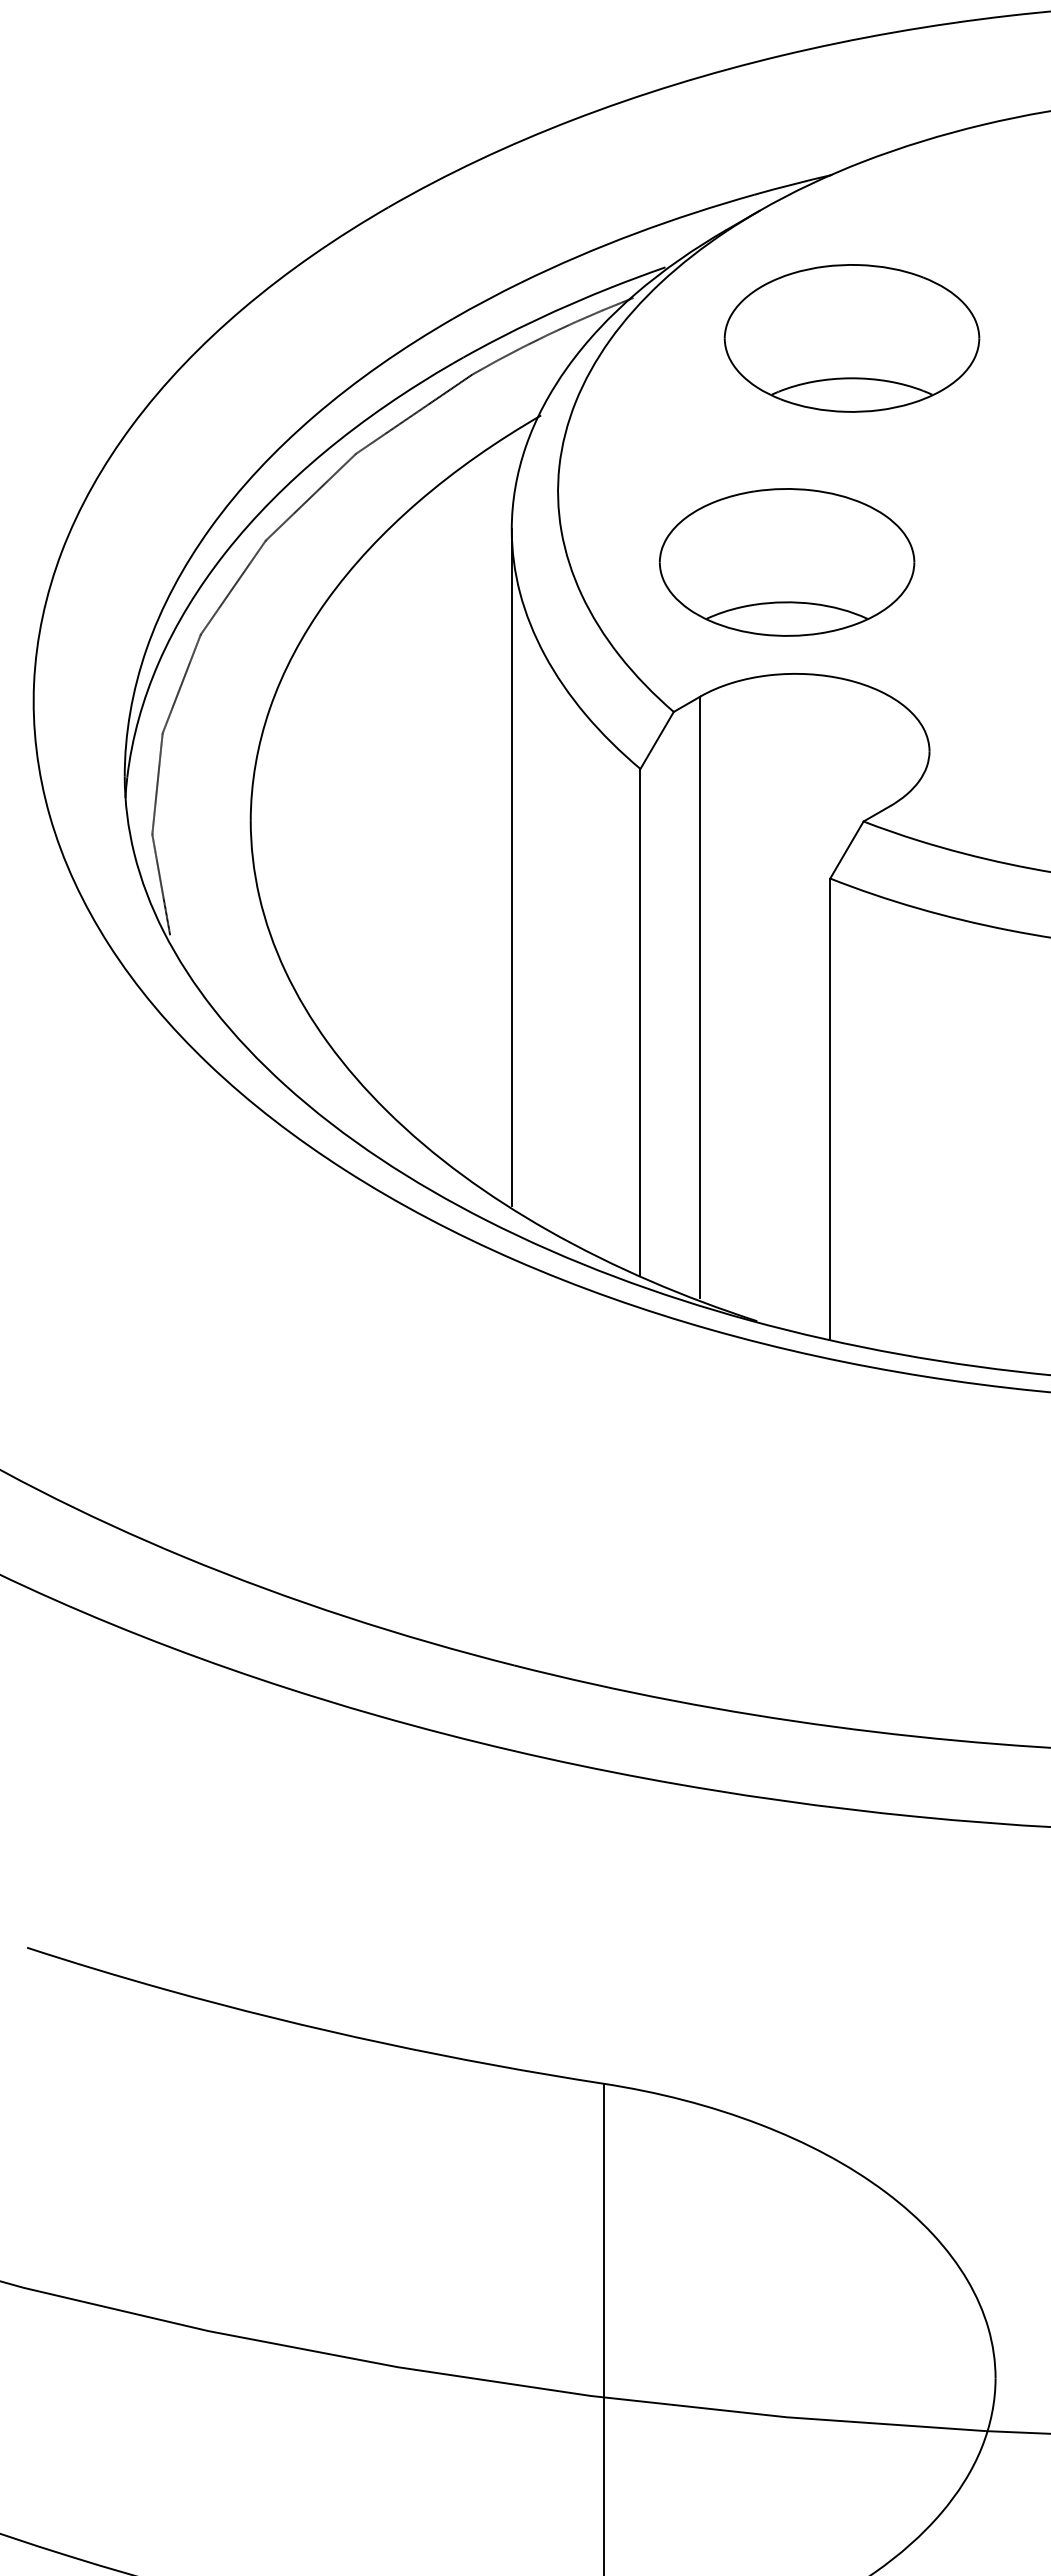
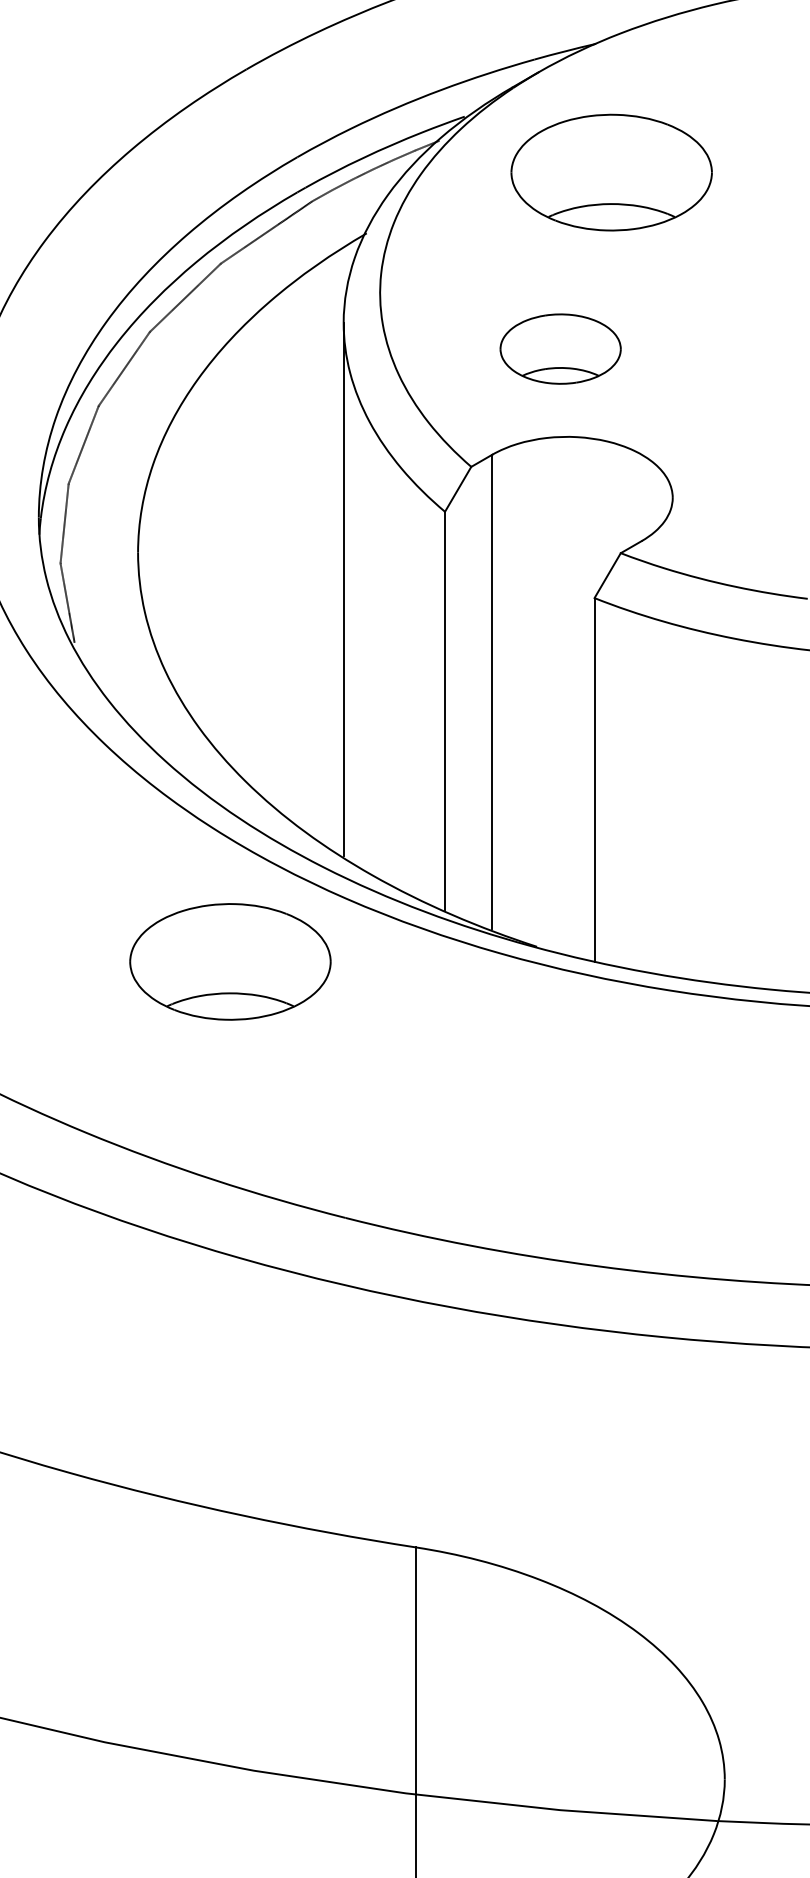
part: (787, 562) -> (560, 349), size x0.6
part: (367, 1340) -> (230, 961), added

